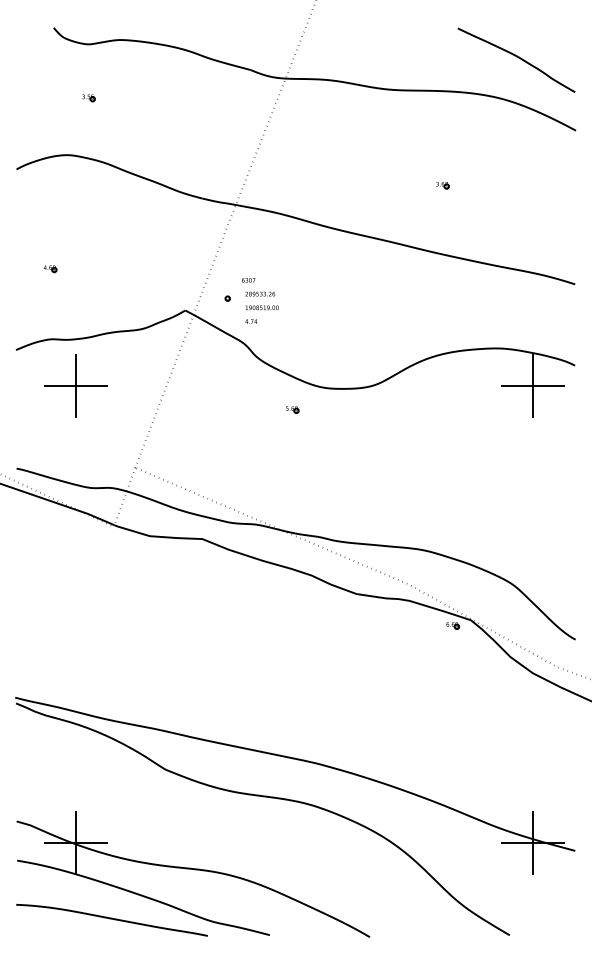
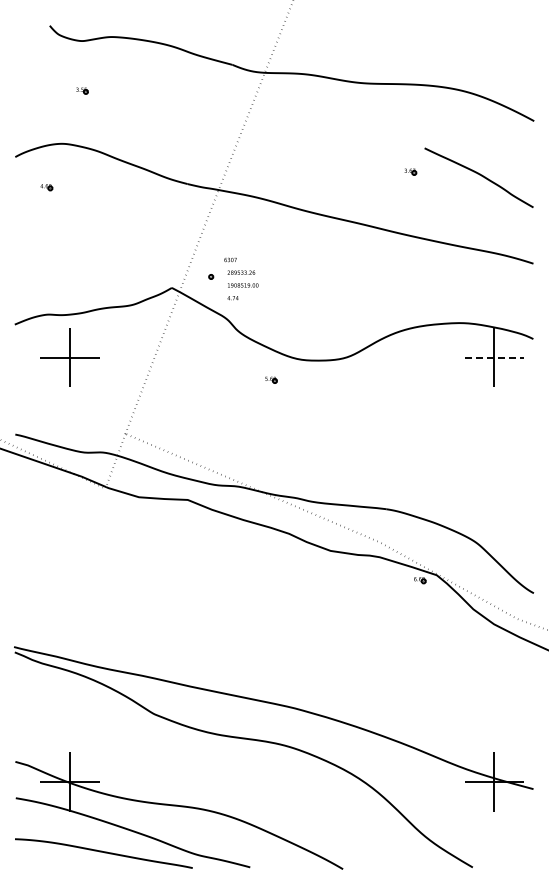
curve: (517, 57) -> (479, 175), moved
part: (50, 269) -> (46, 187), moved
line: (533, 385) -> (494, 357), solid -> dashed

